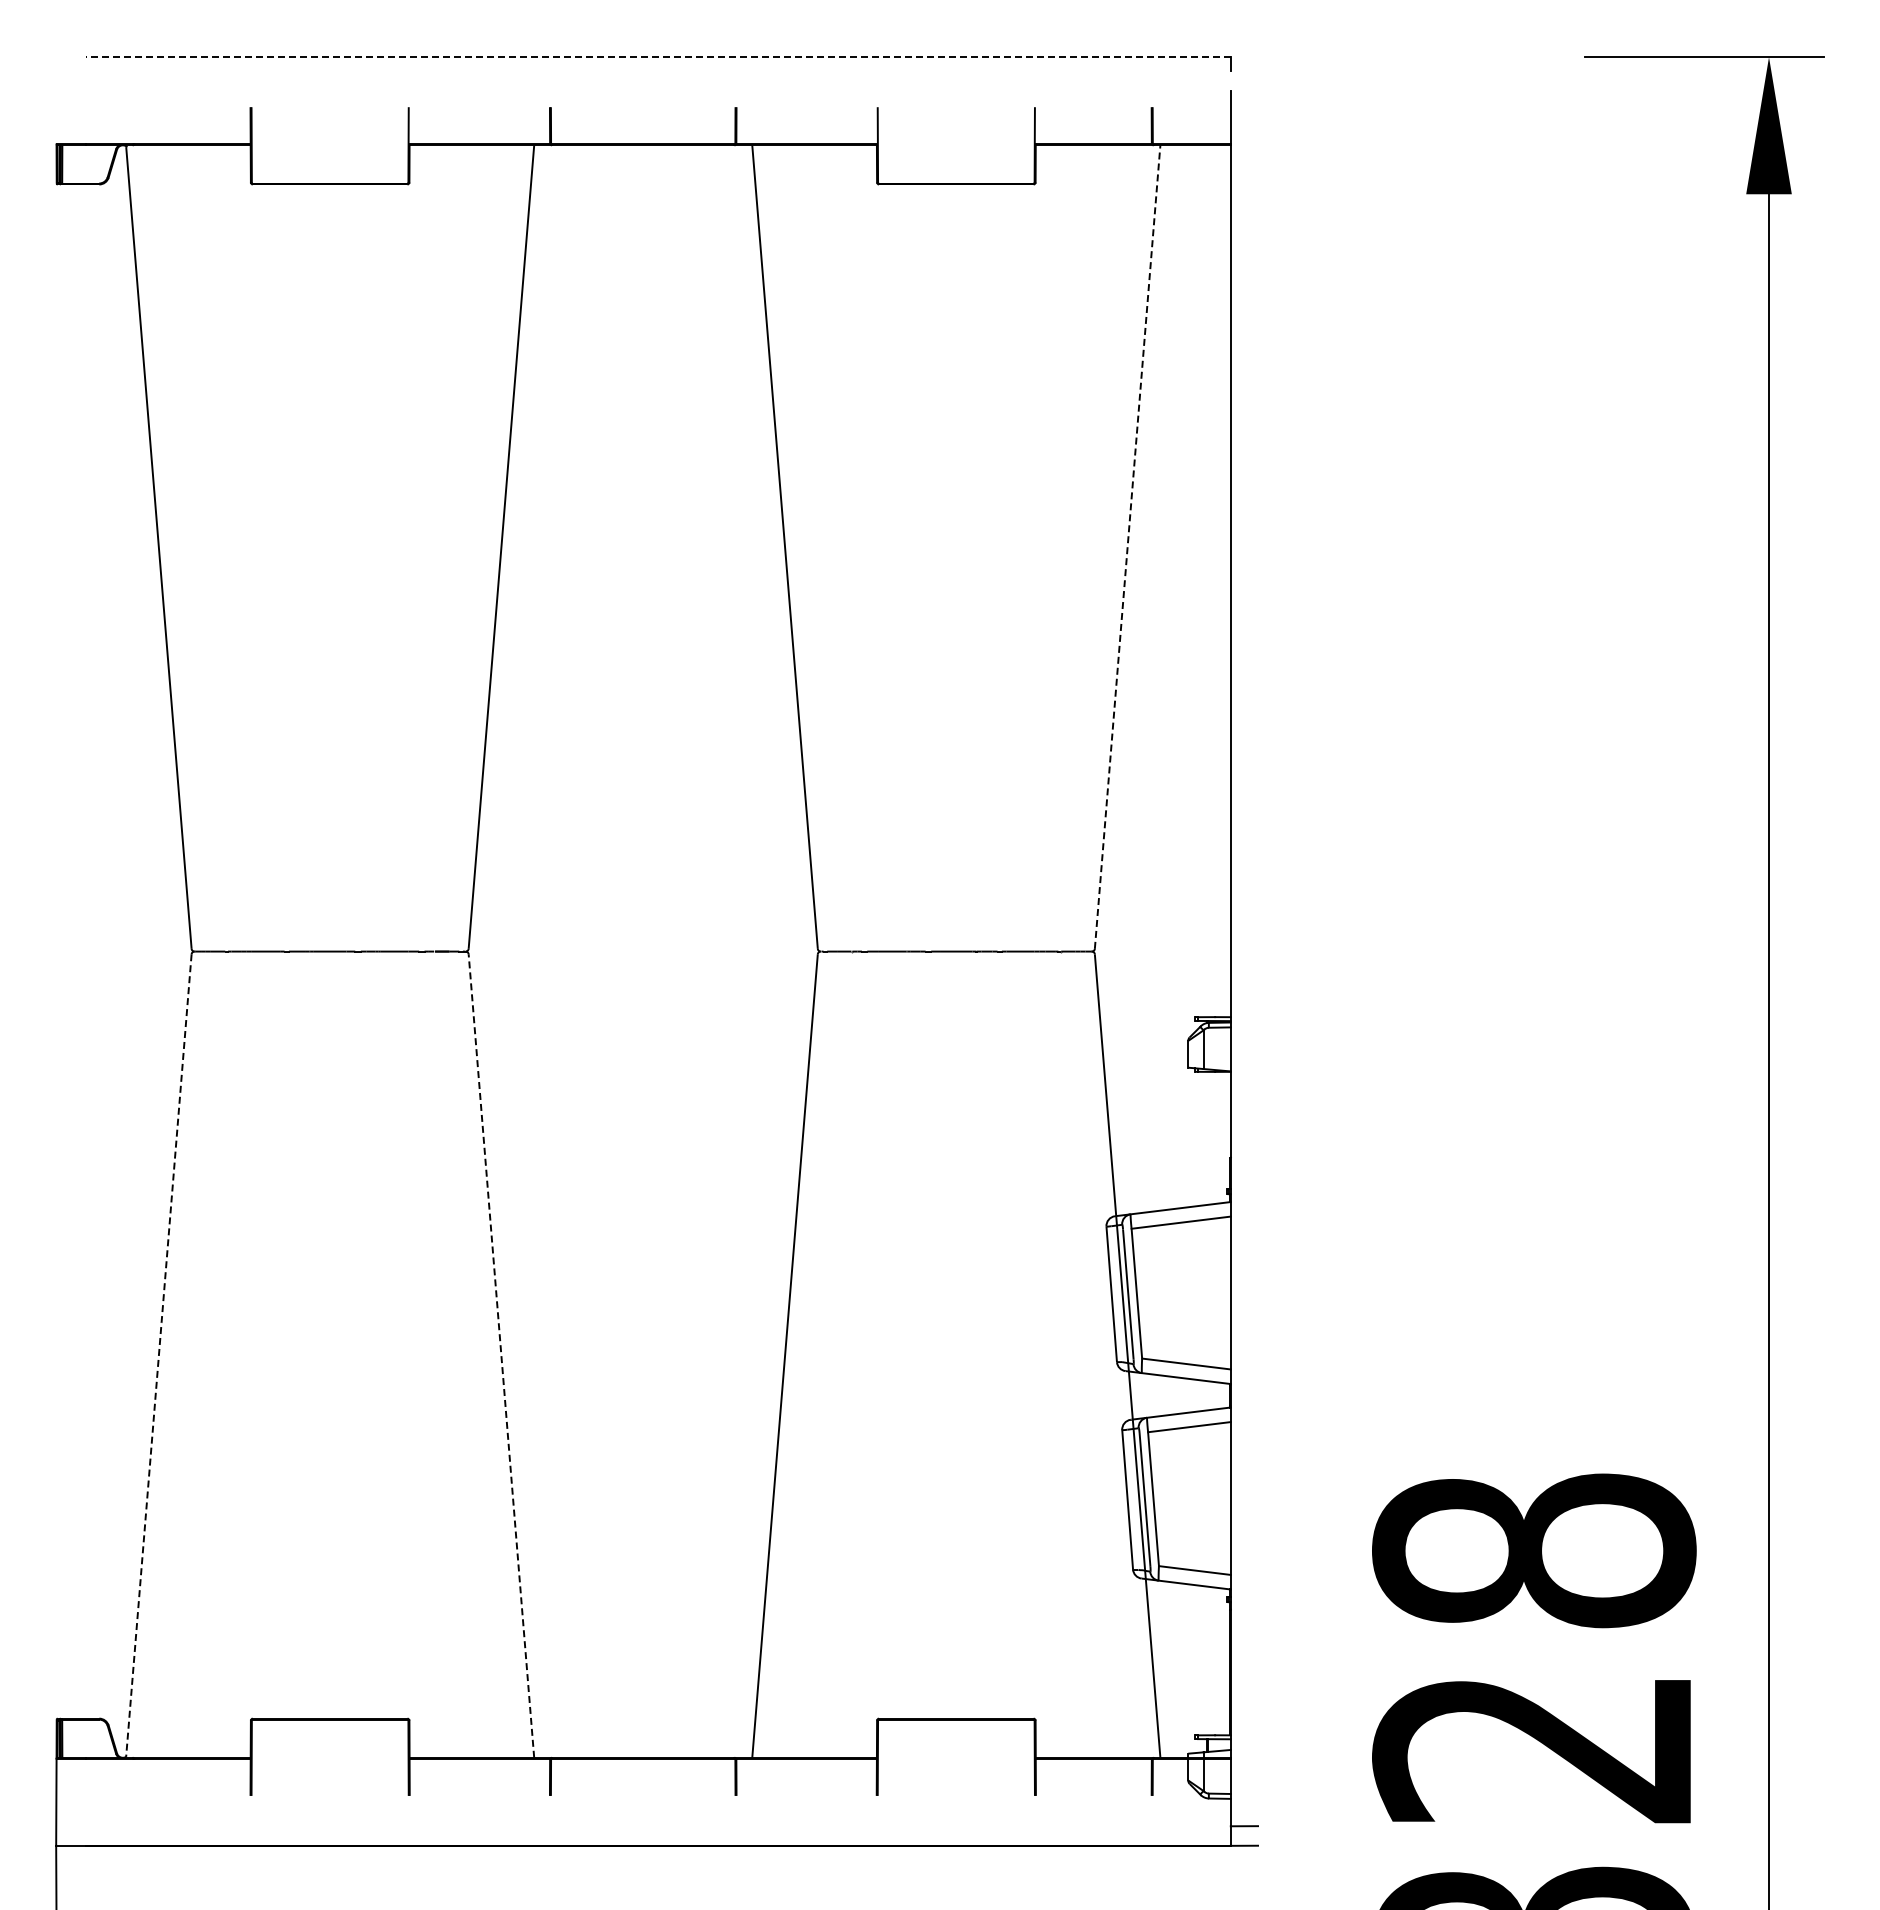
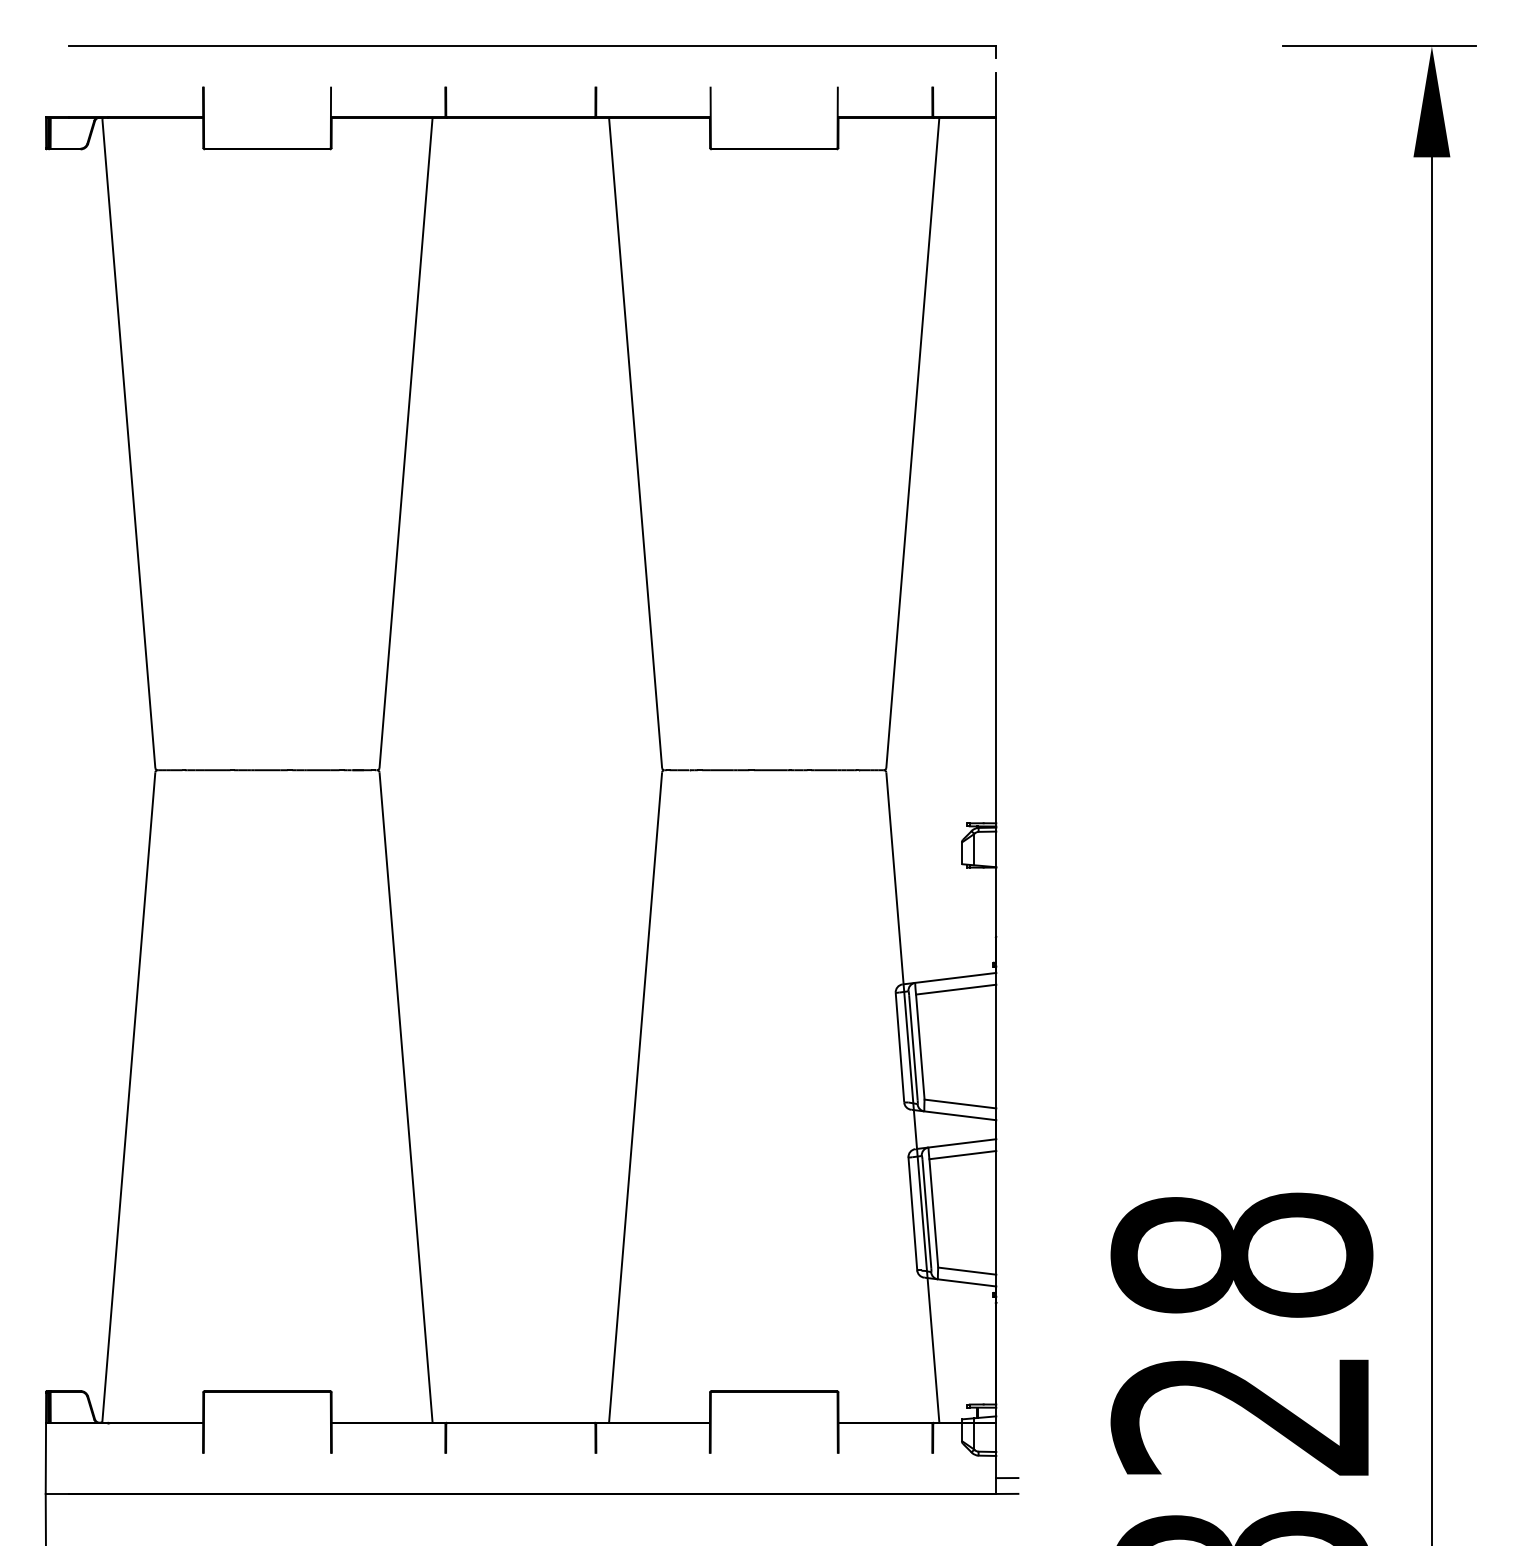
line: (658, 57) -> (533, 46), dashed -> solid
line: (1127, 546) -> (912, 442), dashed -> solid
line: (158, 1356) -> (128, 1097), dashed -> solid
line: (501, 1356) -> (406, 1097), dashed -> solid

